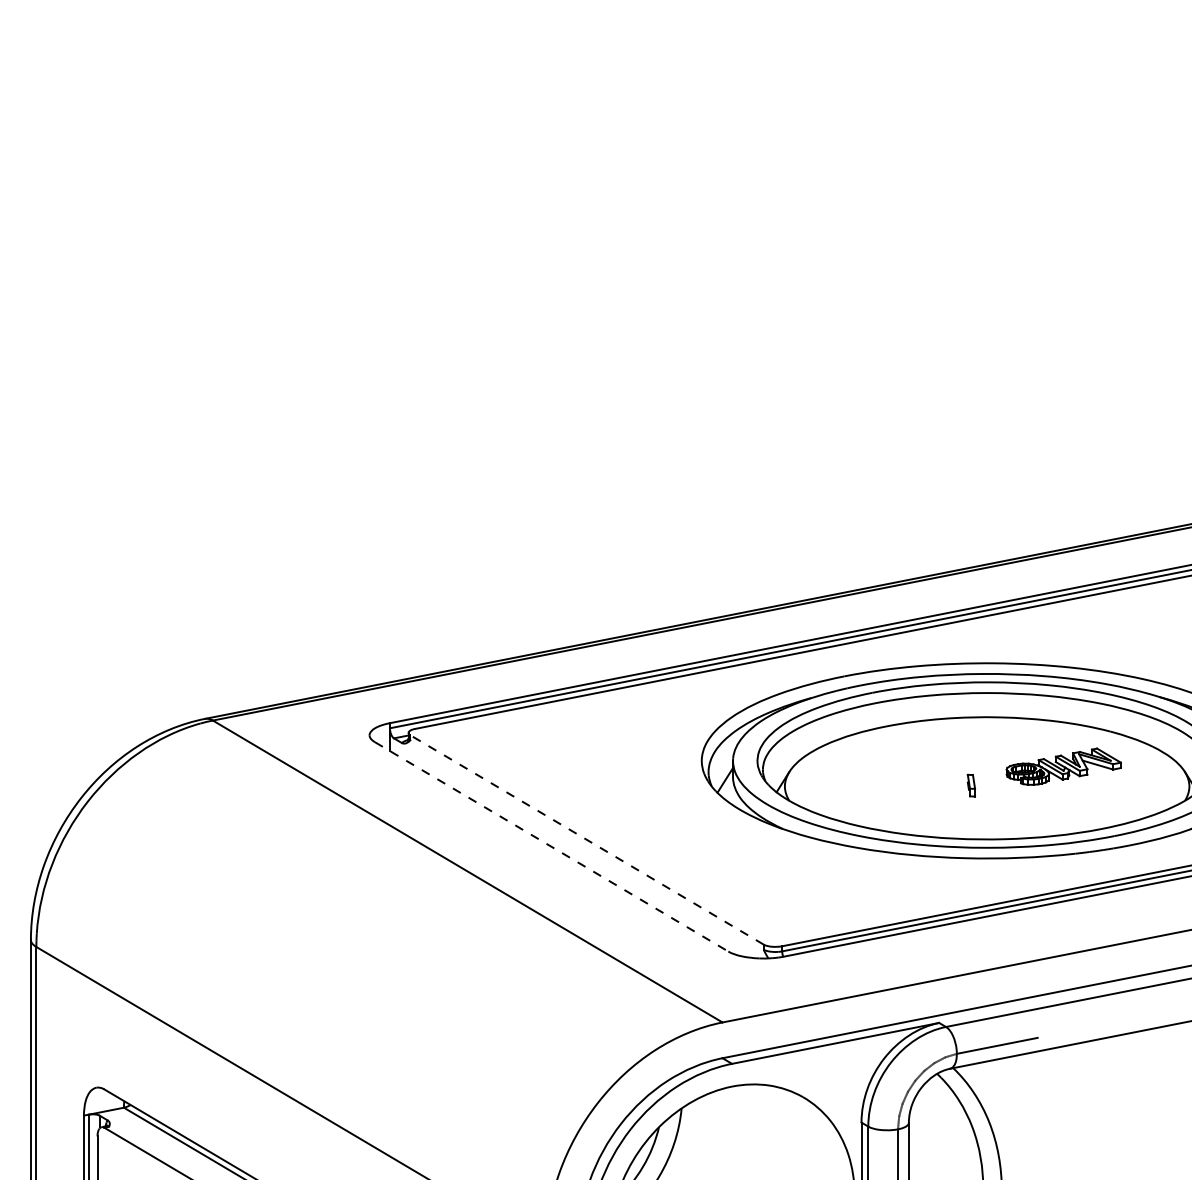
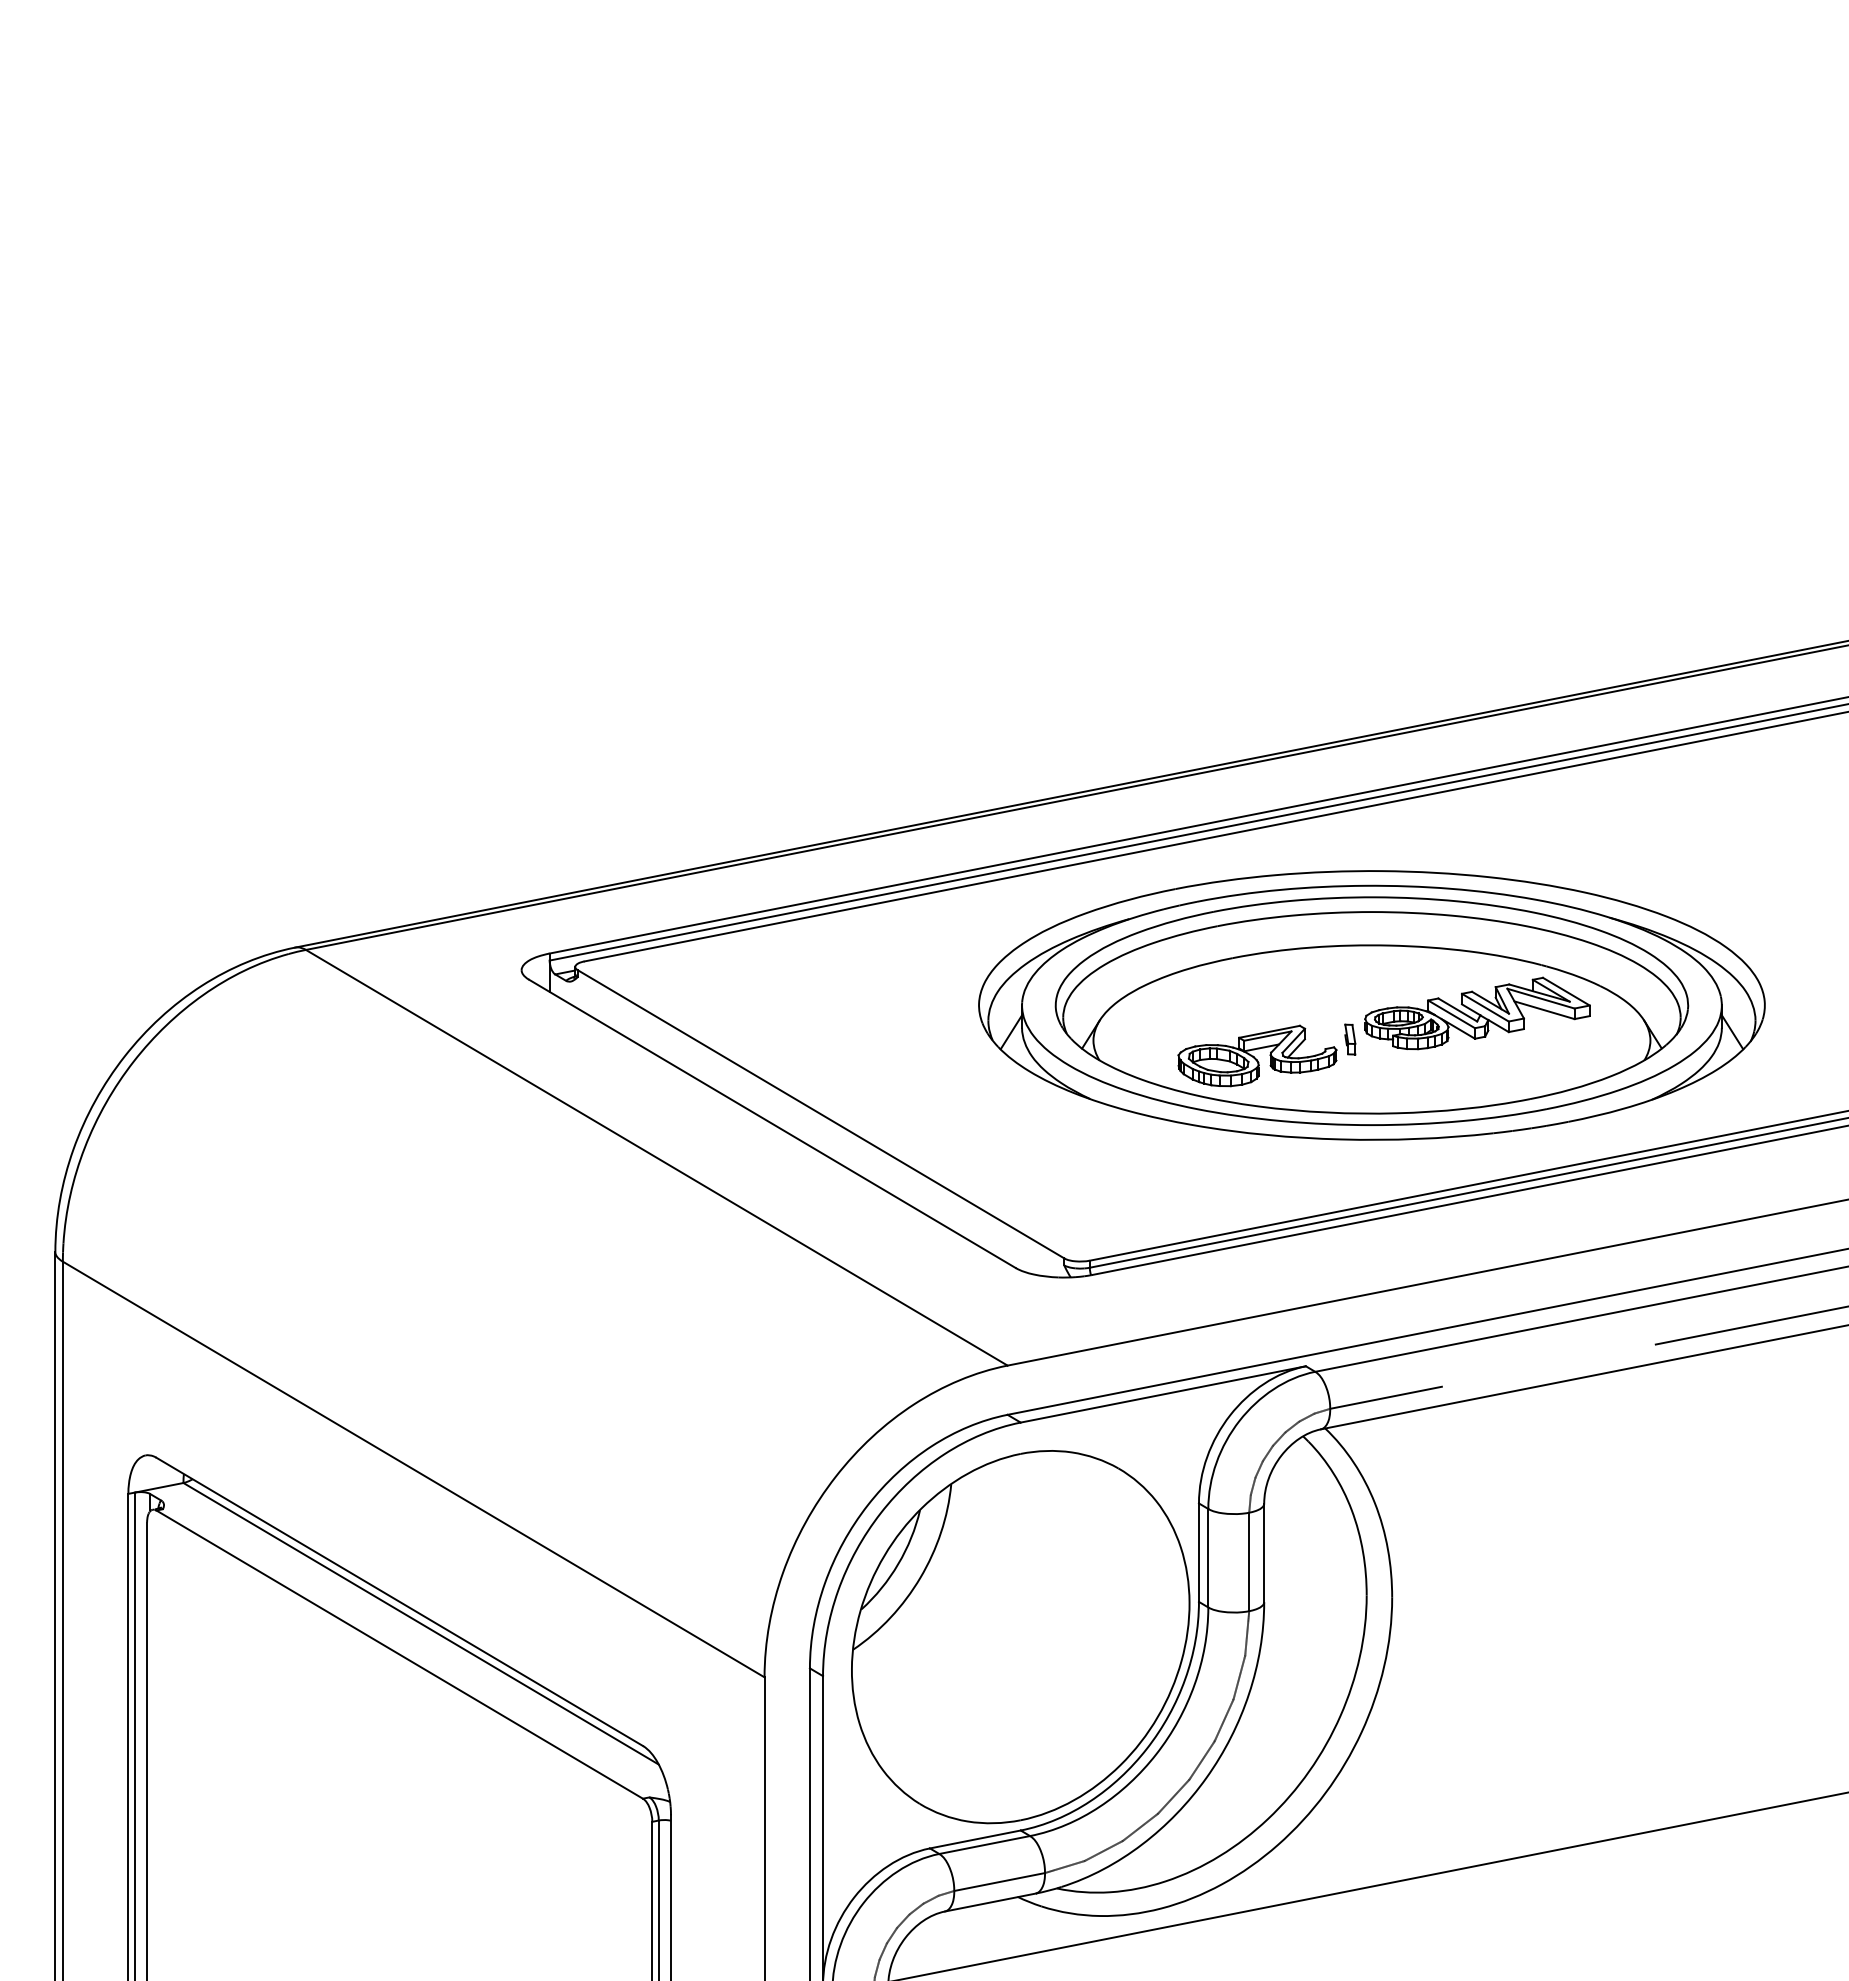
part: (1063, 766) -> (1477, 1013), size x1.43
part: (904, 797) -> (1257, 1055), added
line: (587, 840) -> (821, 1114), dashed -> solid
line: (551, 846) -> (772, 1123), dashed -> solid

